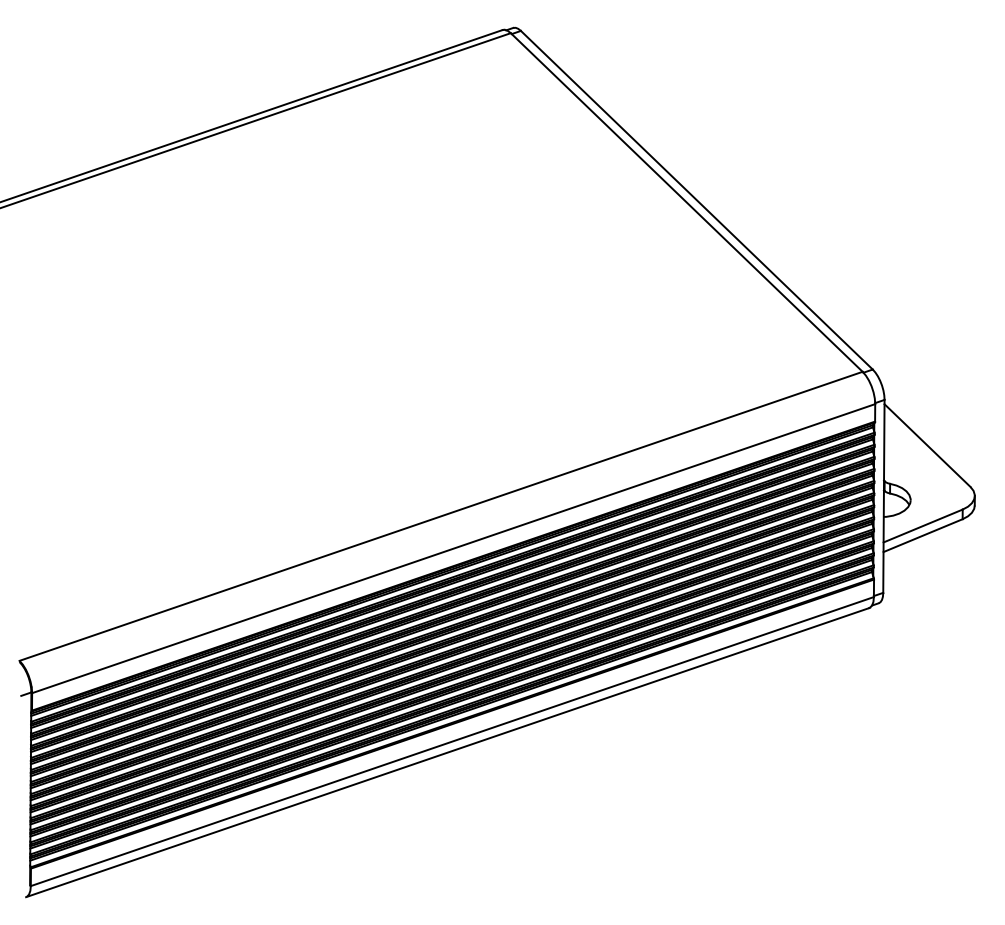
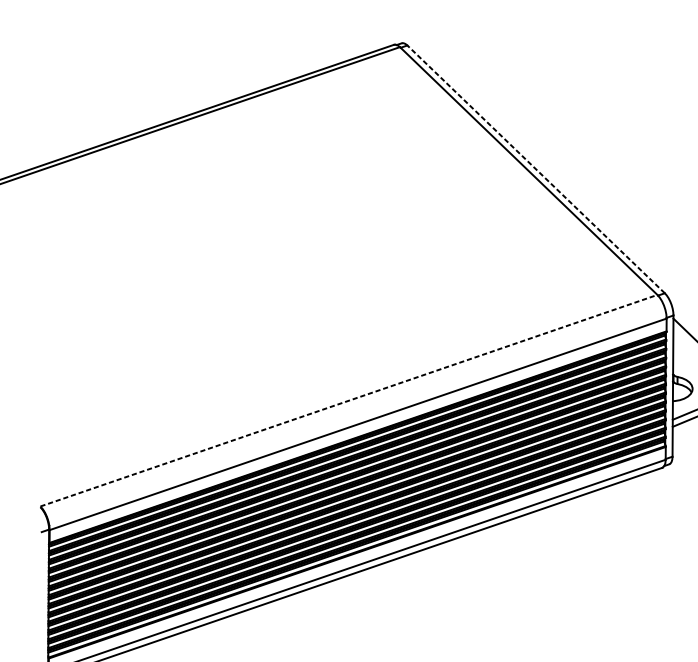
line: (696, 199) -> (535, 168), solid -> dashed
line: (441, 516) -> (349, 400), solid -> dashed

